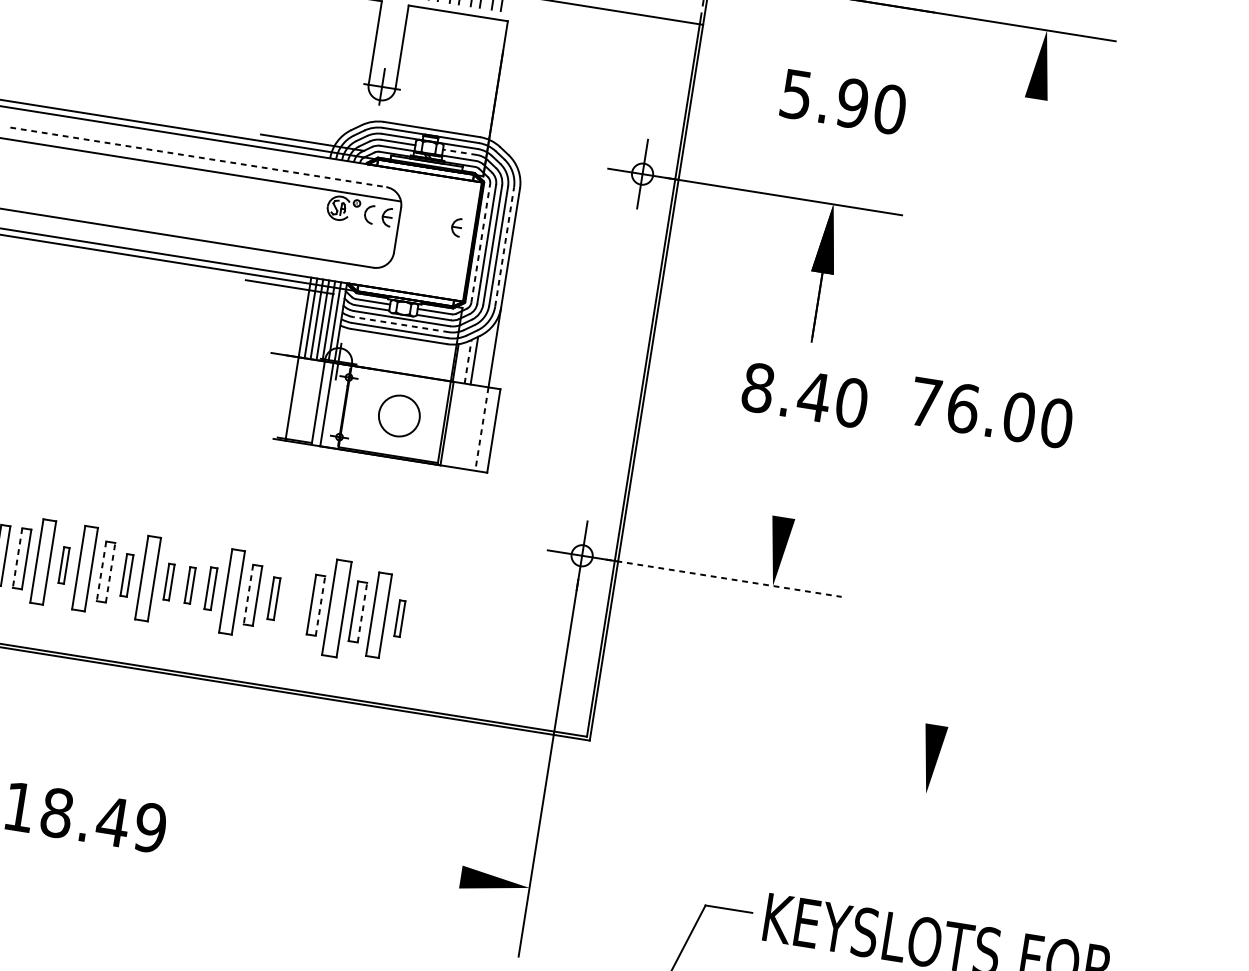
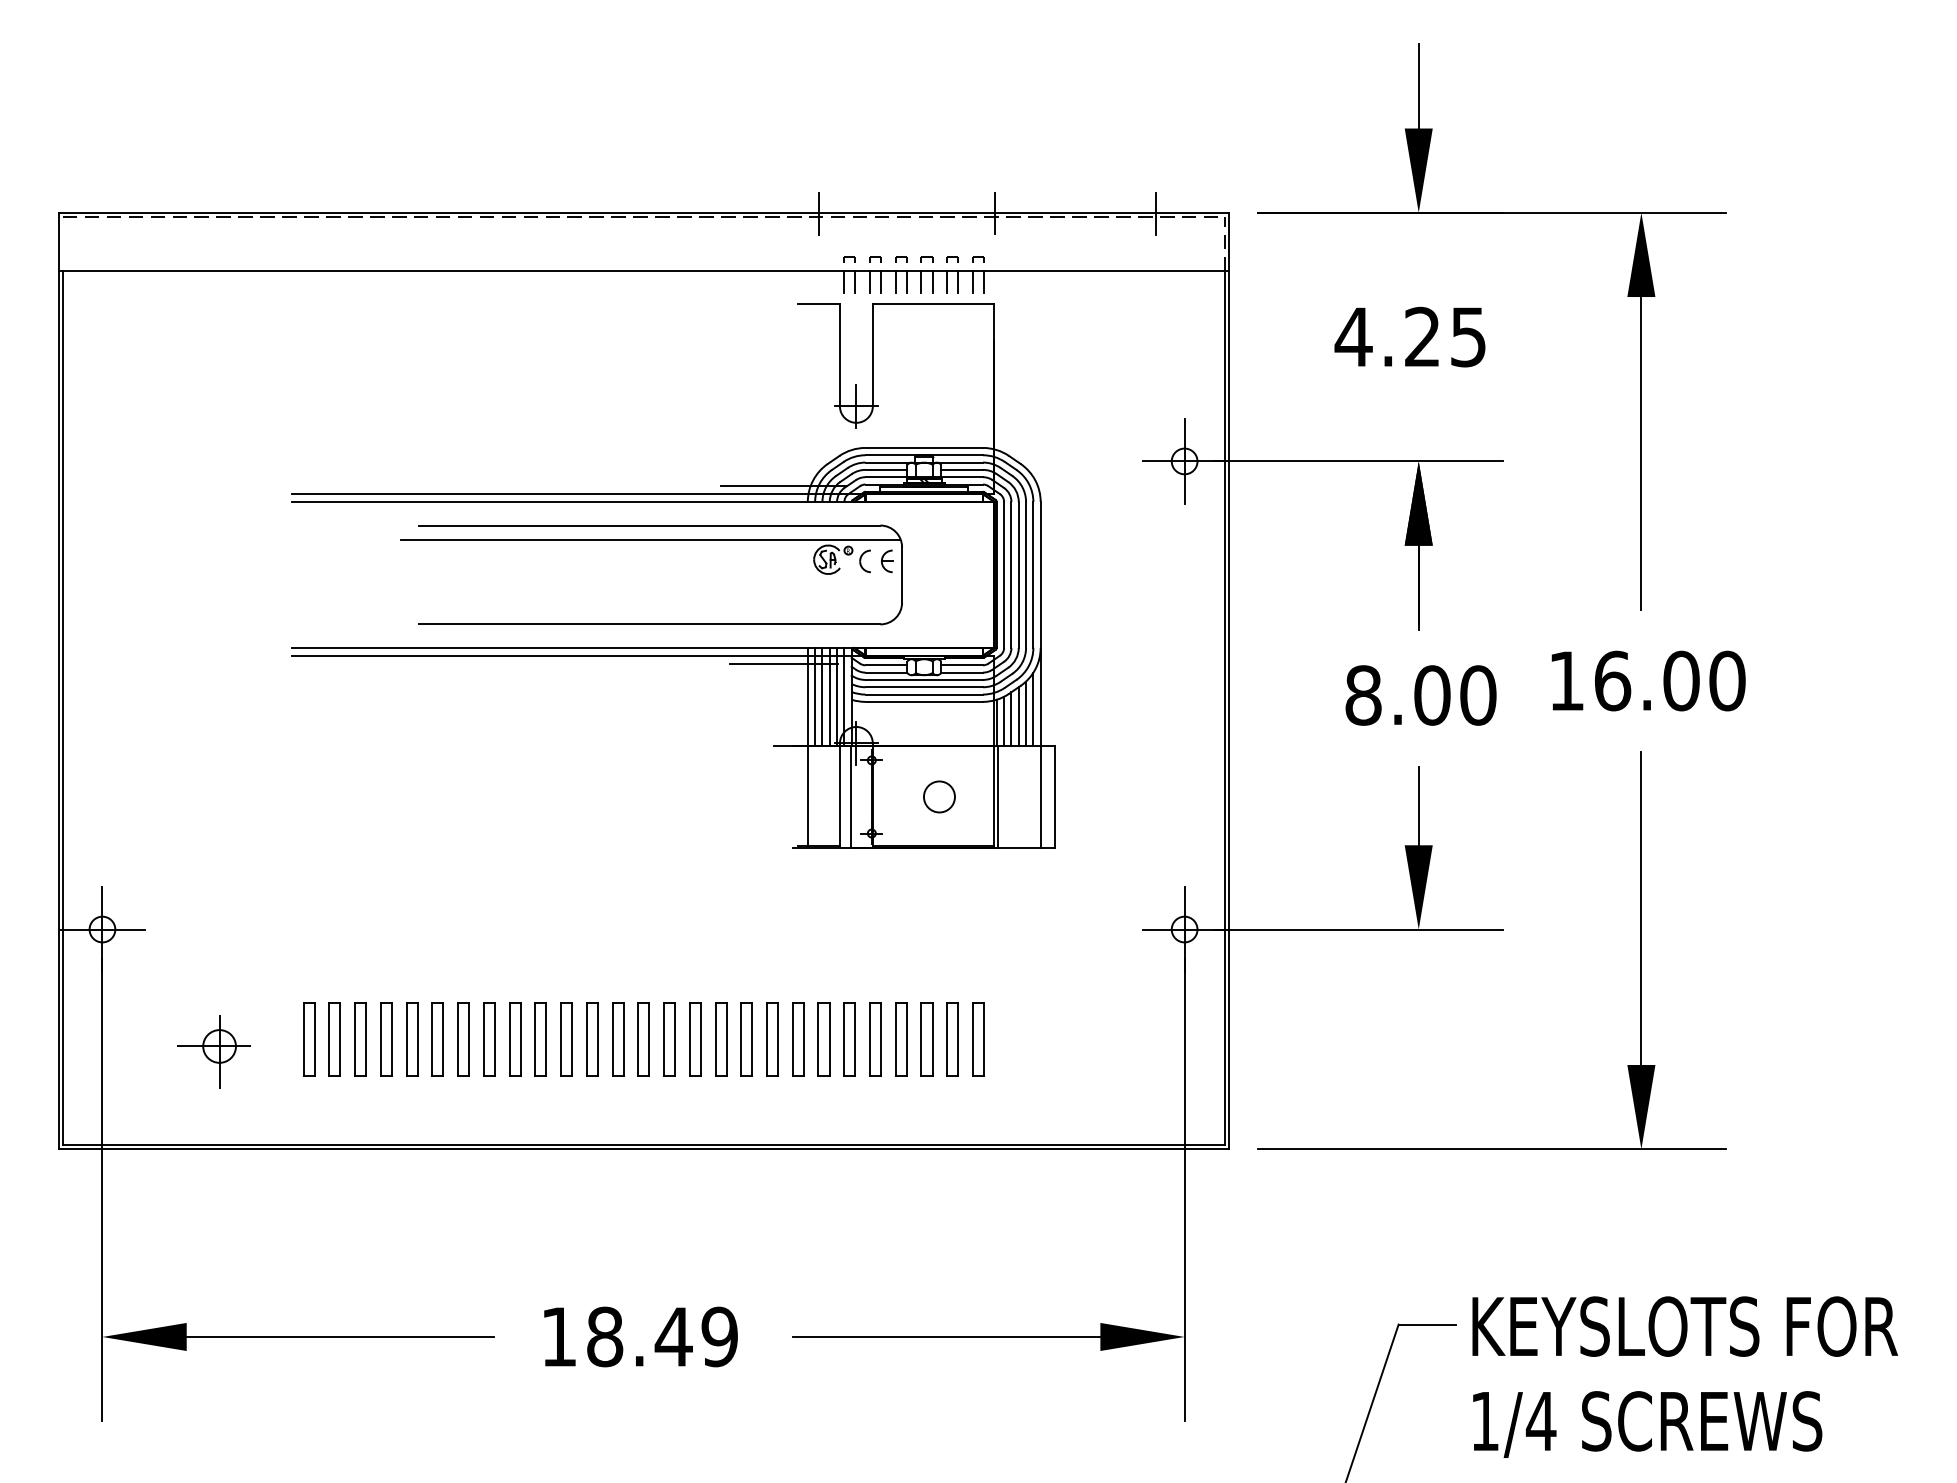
text: (842, 101) -> (1410, 336), 5.90 -> 4.25
line: (460, 152) -> (962, 469), dashed -> solid
line: (198, 157) -> (649, 525), dashed -> solid
line: (1016, 226) -> (1641, 453), added
part: (456, 227) -> (972, 560), removed
line: (481, 243) -> (1004, 574), dashed -> solid
line: (504, 246) -> (1033, 574), dashed -> solid
line: (401, 324) -> (924, 687), dashed -> solid
line: (487, 356) -> (1033, 708), added
line: (481, 359) -> (1026, 713), added
line: (468, 361) -> (1011, 718), dashed -> solid
line: (462, 362) -> (1004, 720), added
text: (814, 396) -> (1432, 695), 8.40 -> 8.00
text: (925, 402) -> (1566, 680), 76.00 -> 16.00
circle: (398, 415) -> (938, 796), size x0.62
line: (481, 429) -> (1040, 797), dashed -> solid
line: (788, 484) -> (1418, 805), added
line: (17, 558) -> (509, 1039), dashed -> solid
part: (42, 562) -> (540, 1039), size x0.71
part: (64, 565) -> (566, 1039), size x1.67
part: (85, 568) -> (592, 1039), size x0.71
line: (101, 571) -> (612, 1039), dashed -> solid
line: (110, 572) -> (623, 1039), dashed -> solid
part: (126, 575) -> (643, 1039), size x1.43
part: (147, 578) -> (669, 1039), size x0.71
line: (723, 578) -> (1358, 929), dashed -> solid
part: (169, 582) -> (695, 1039), size x1.67
part: (190, 585) -> (721, 1039), size x1.67
part: (210, 588) -> (746, 1039), size x1.43
part: (231, 592) -> (772, 1039), size x0.71
line: (248, 594) -> (792, 1039), dashed -> solid
line: (957, 597) -> (1641, 908), added
part: (273, 598) -> (823, 1039), size x1.43
part: (294, 602) -> (849, 1039), added
line: (320, 606) -> (881, 1039), dashed -> solid
part: (337, 608) -> (901, 1039), size x0.62
line: (362, 612) -> (932, 1039), dashed -> solid
part: (378, 615) -> (952, 1039), size x0.71
part: (399, 618) -> (978, 1039), size x1.67
line: (803, 774) -> (1491, 1149), added
line: (335, 856) -> (946, 1336), added

